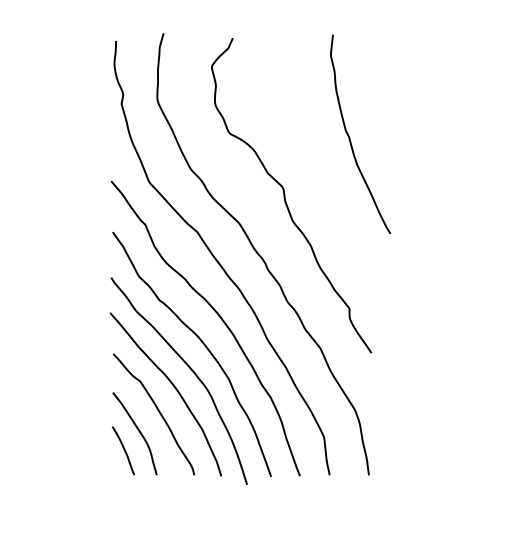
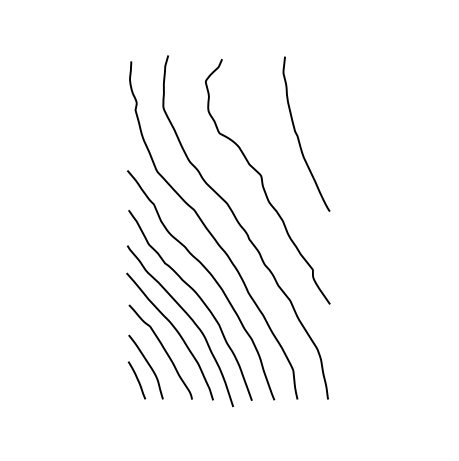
curve: (350, 136) -> (298, 135), moved

